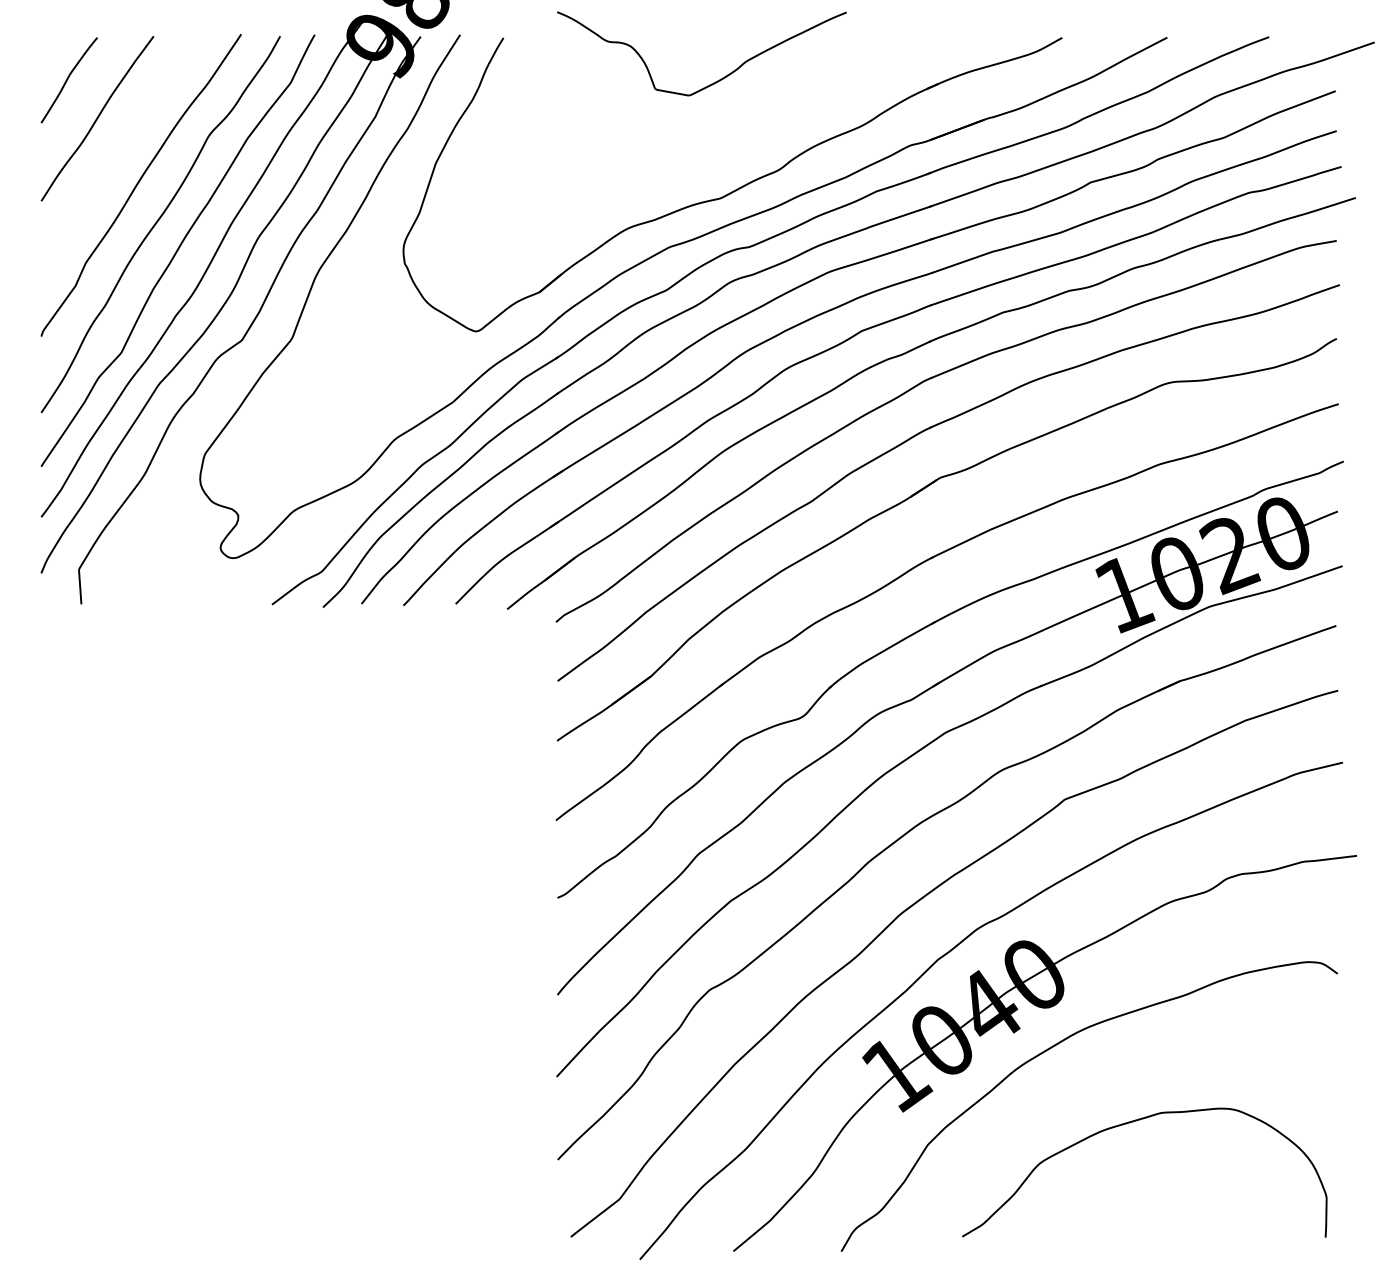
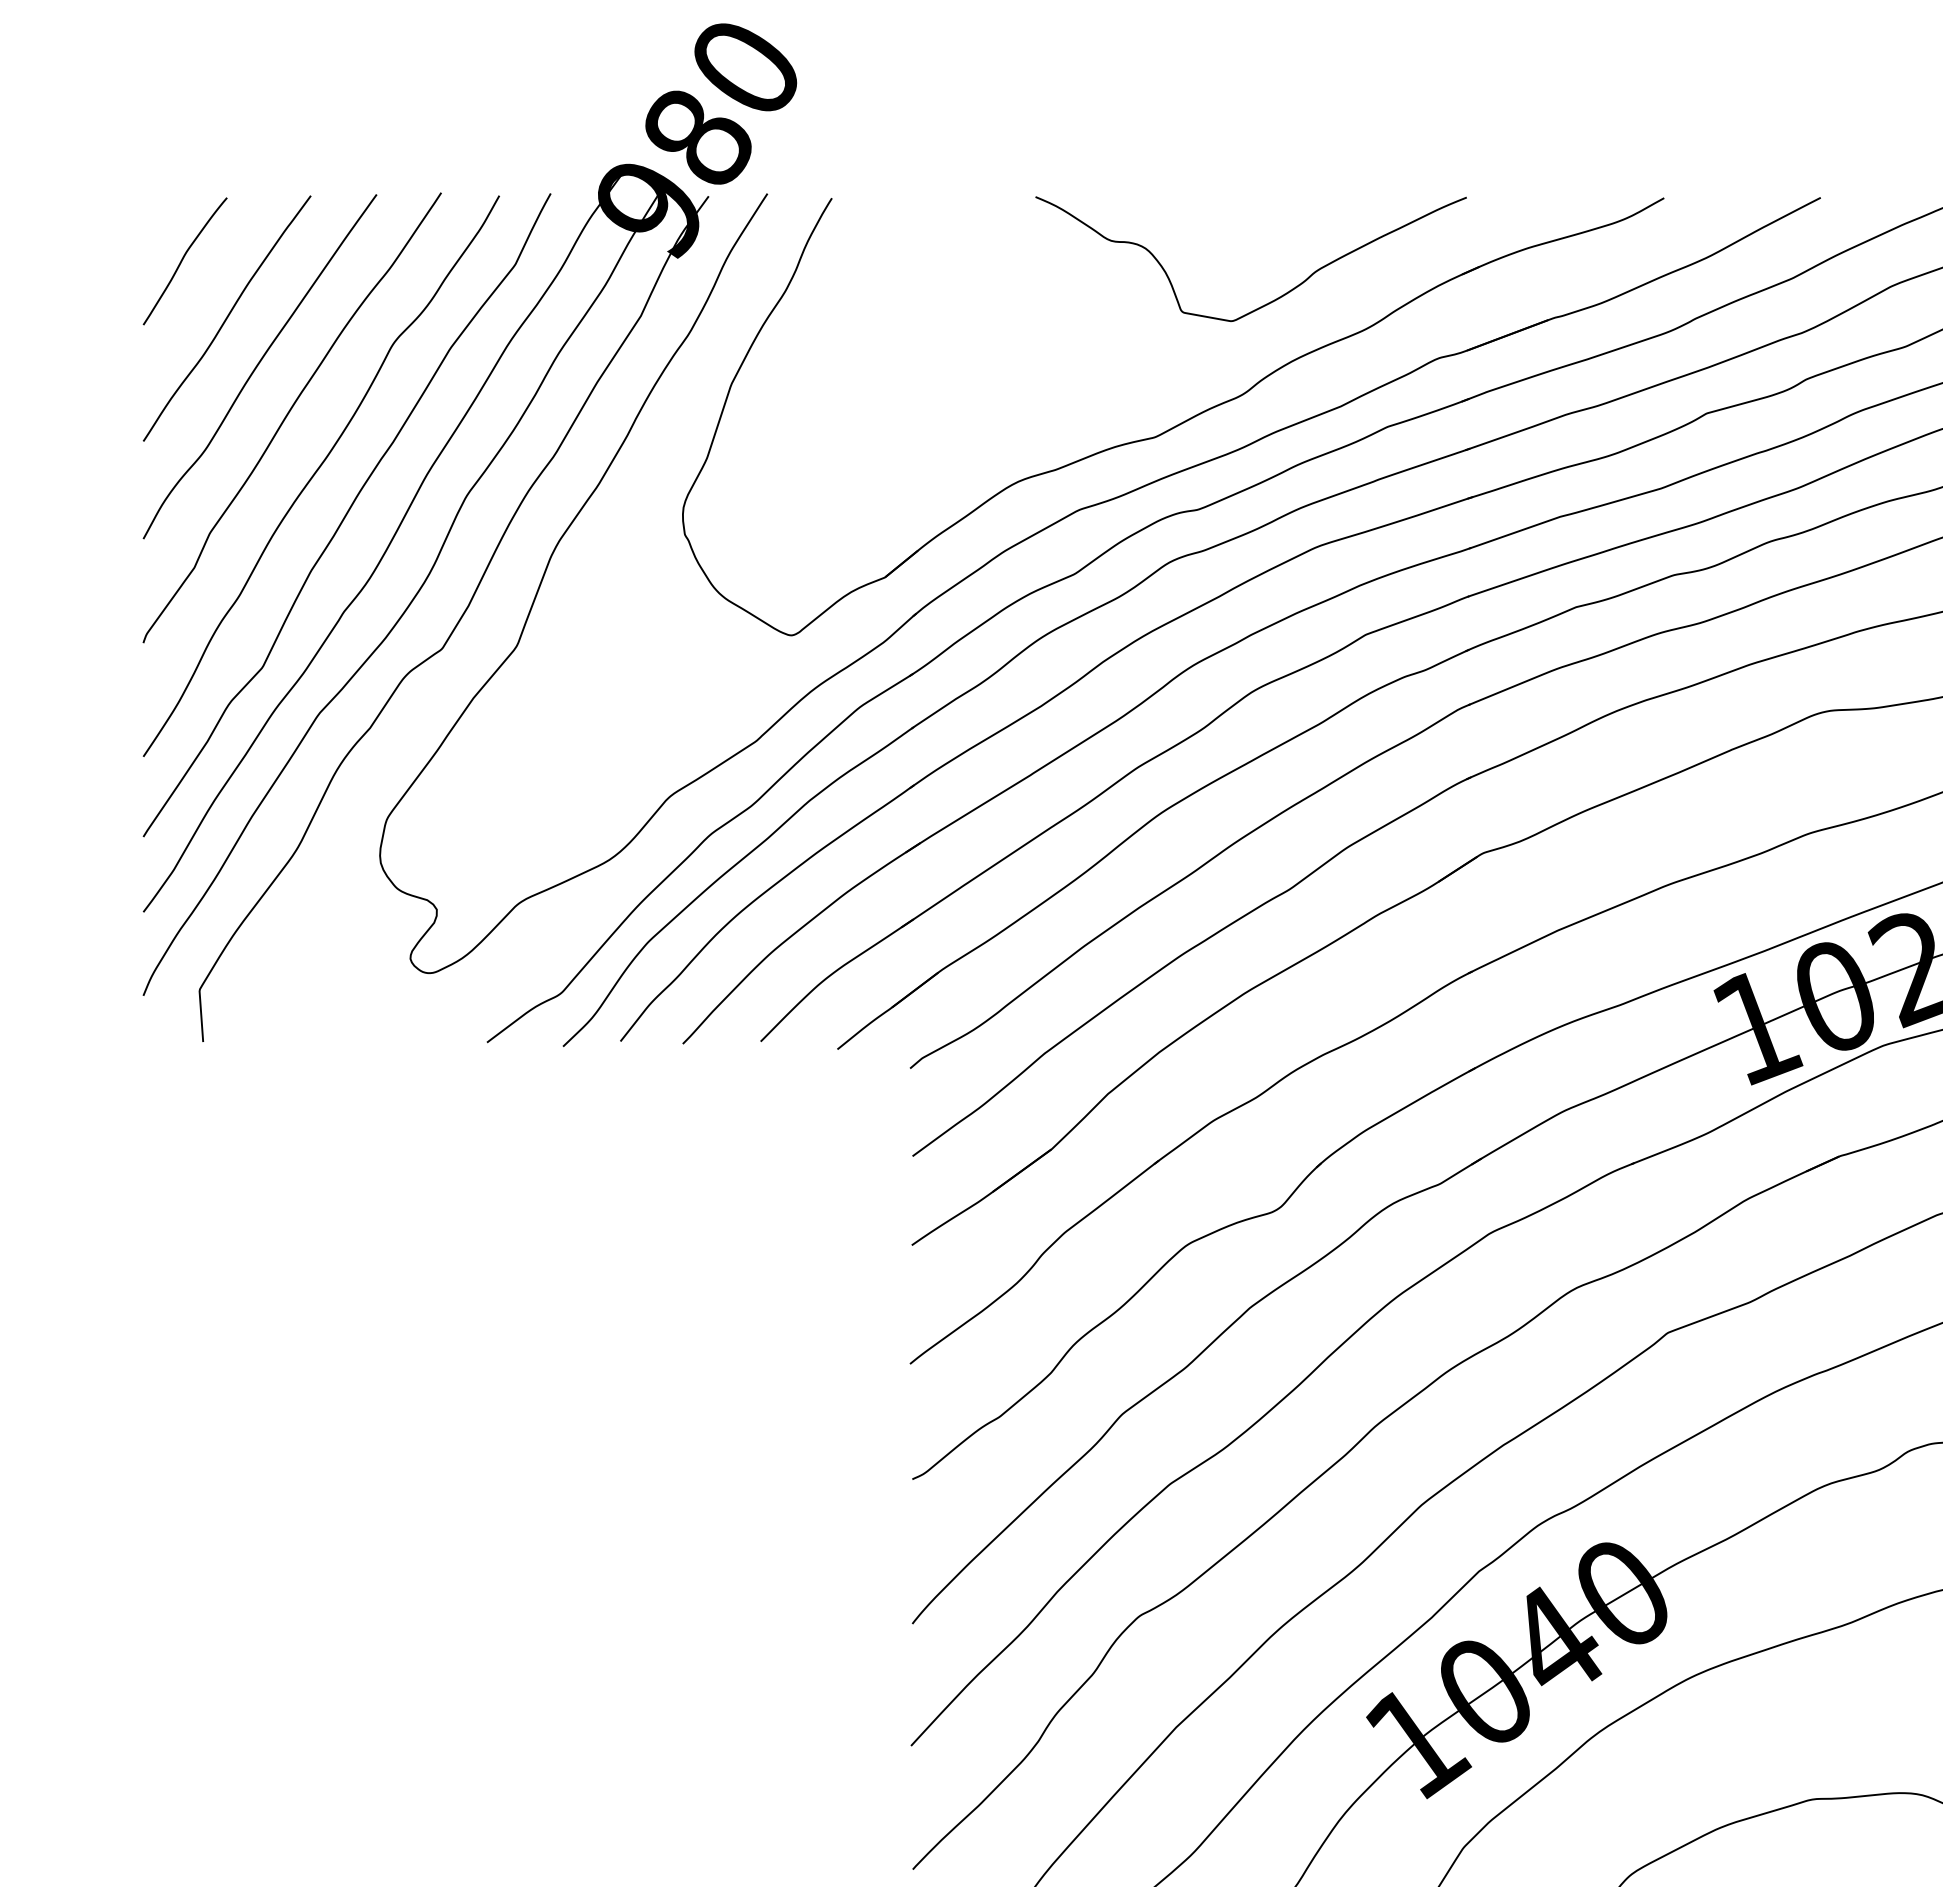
curve: (715, 81) -> (1271, 300), moved
curve: (119, 149) -> (259, 364), added

